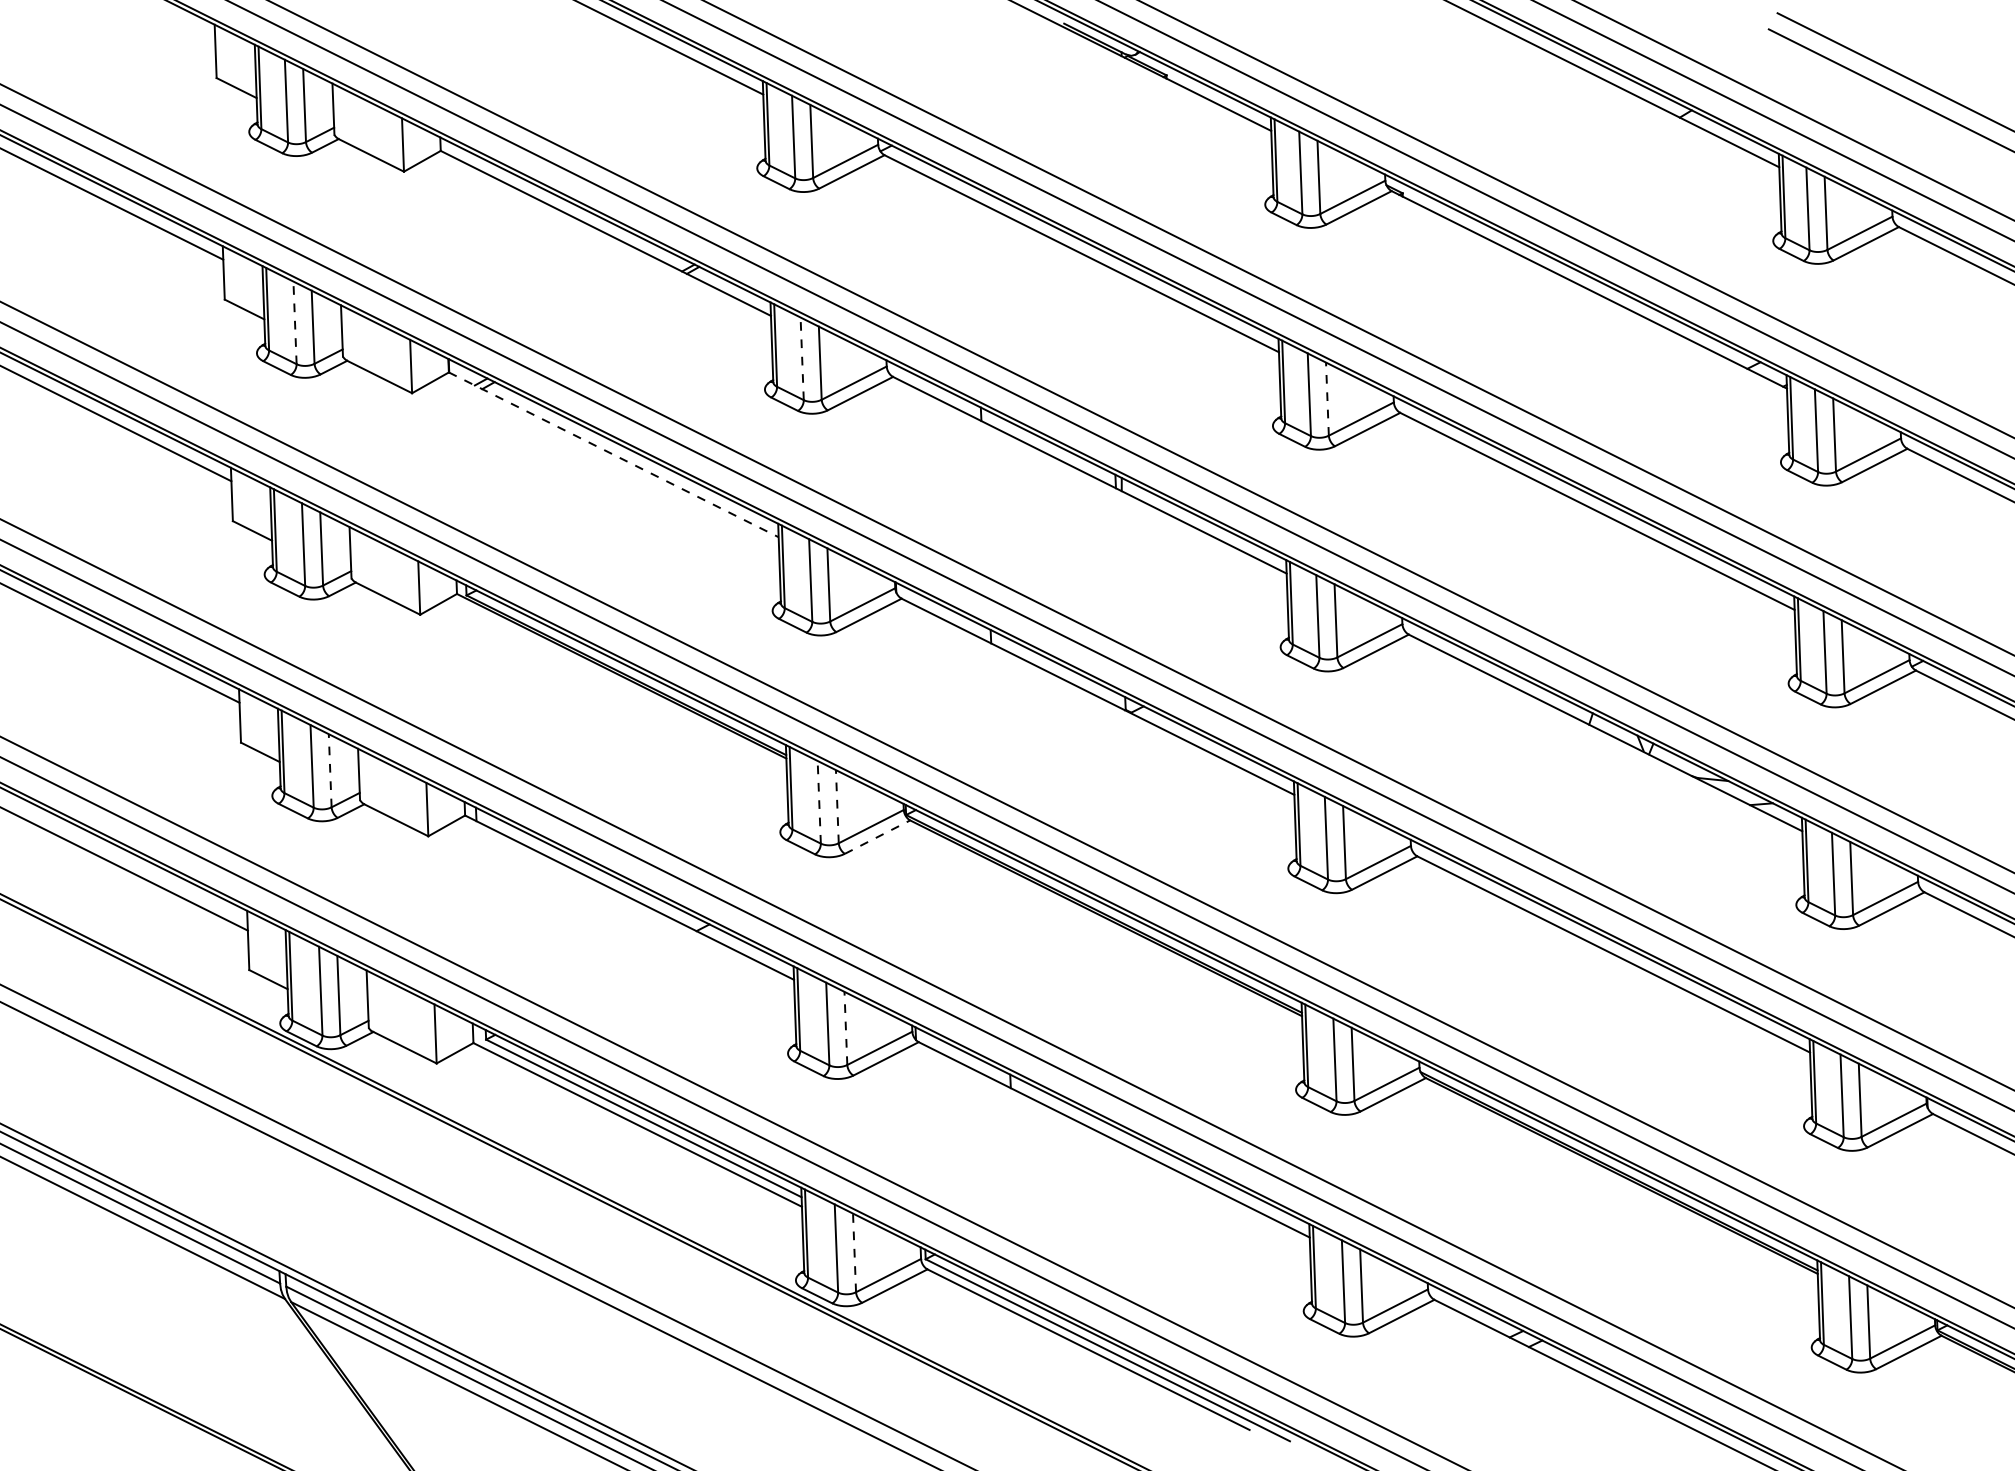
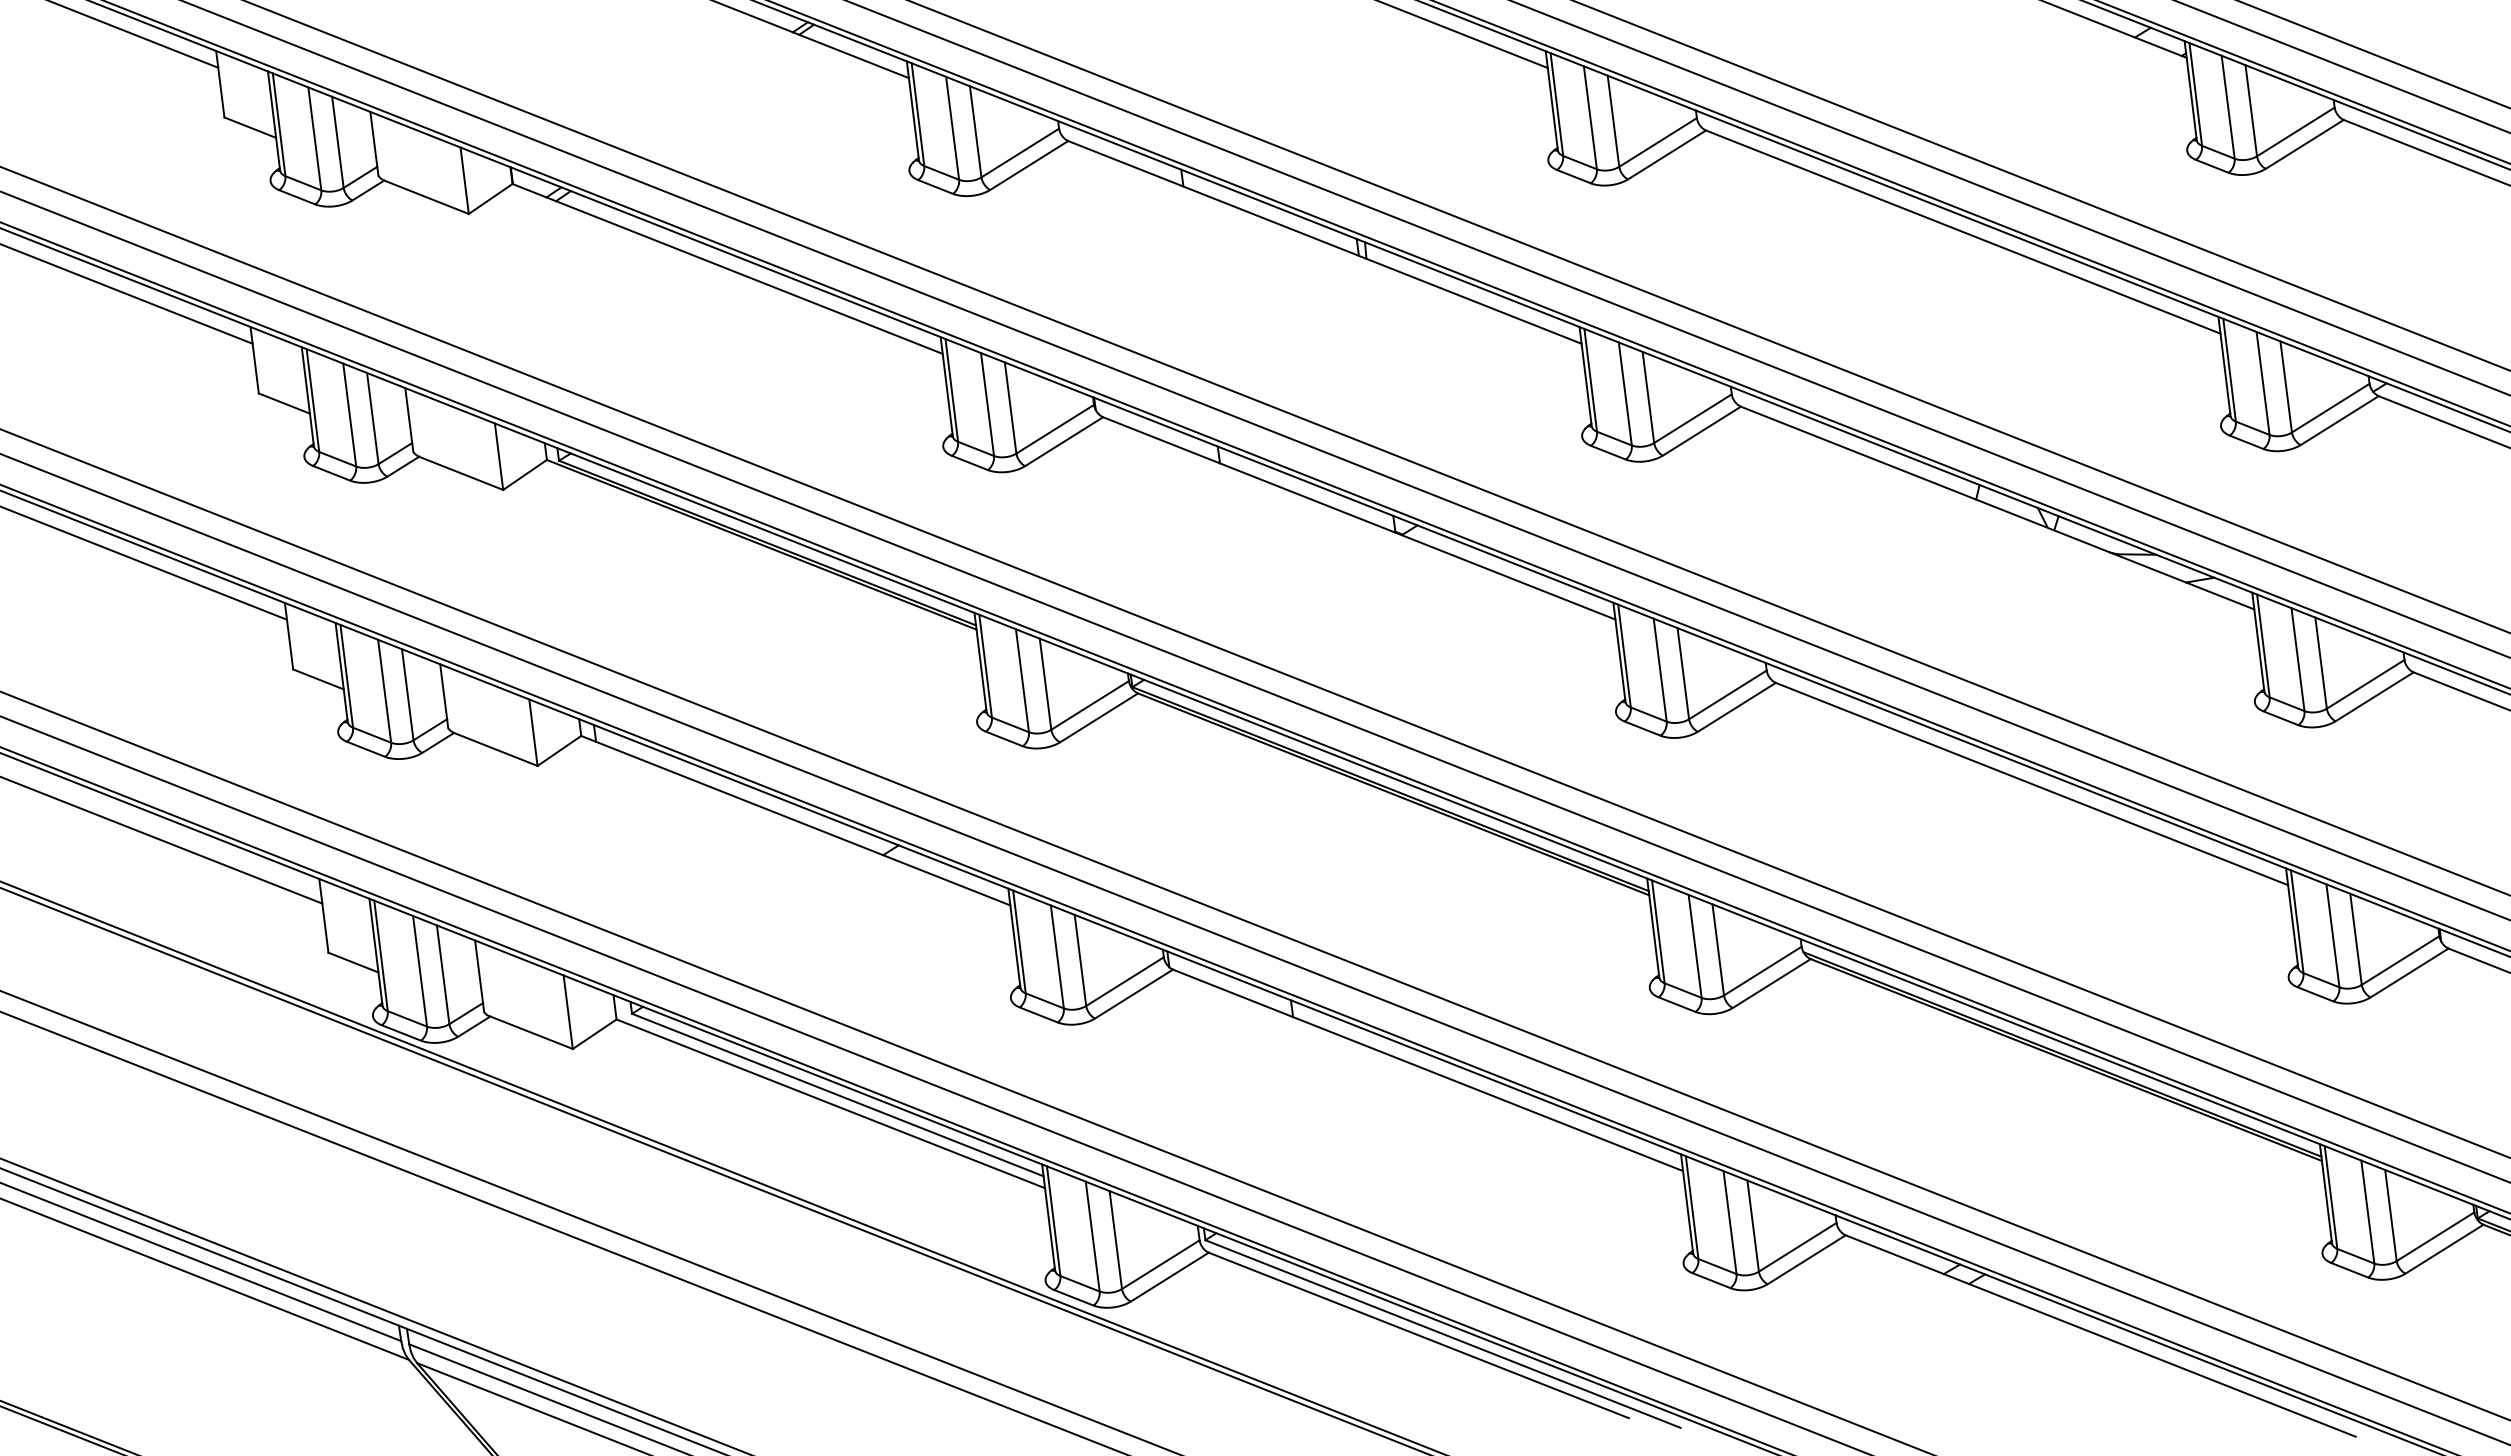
line: (295, 322) -> (315, 138), dashed -> solid
line: (802, 358) -> (952, 127), dashed -> solid
line: (1327, 399) -> (1613, 121), dashed -> solid
line: (614, 455) -> (728, 269), dashed -> solid
line: (330, 770) -> (408, 694), dashed -> solid
line: (819, 801) -> (1022, 679), dashed -> solid
line: (837, 806) -> (1045, 683), dashed -> solid
line: (877, 837) -> (1099, 718), dashed -> solid
line: (845, 1028) -> (1079, 960), dashed -> solid
line: (854, 1252) -> (1115, 1239), dashed -> solid

